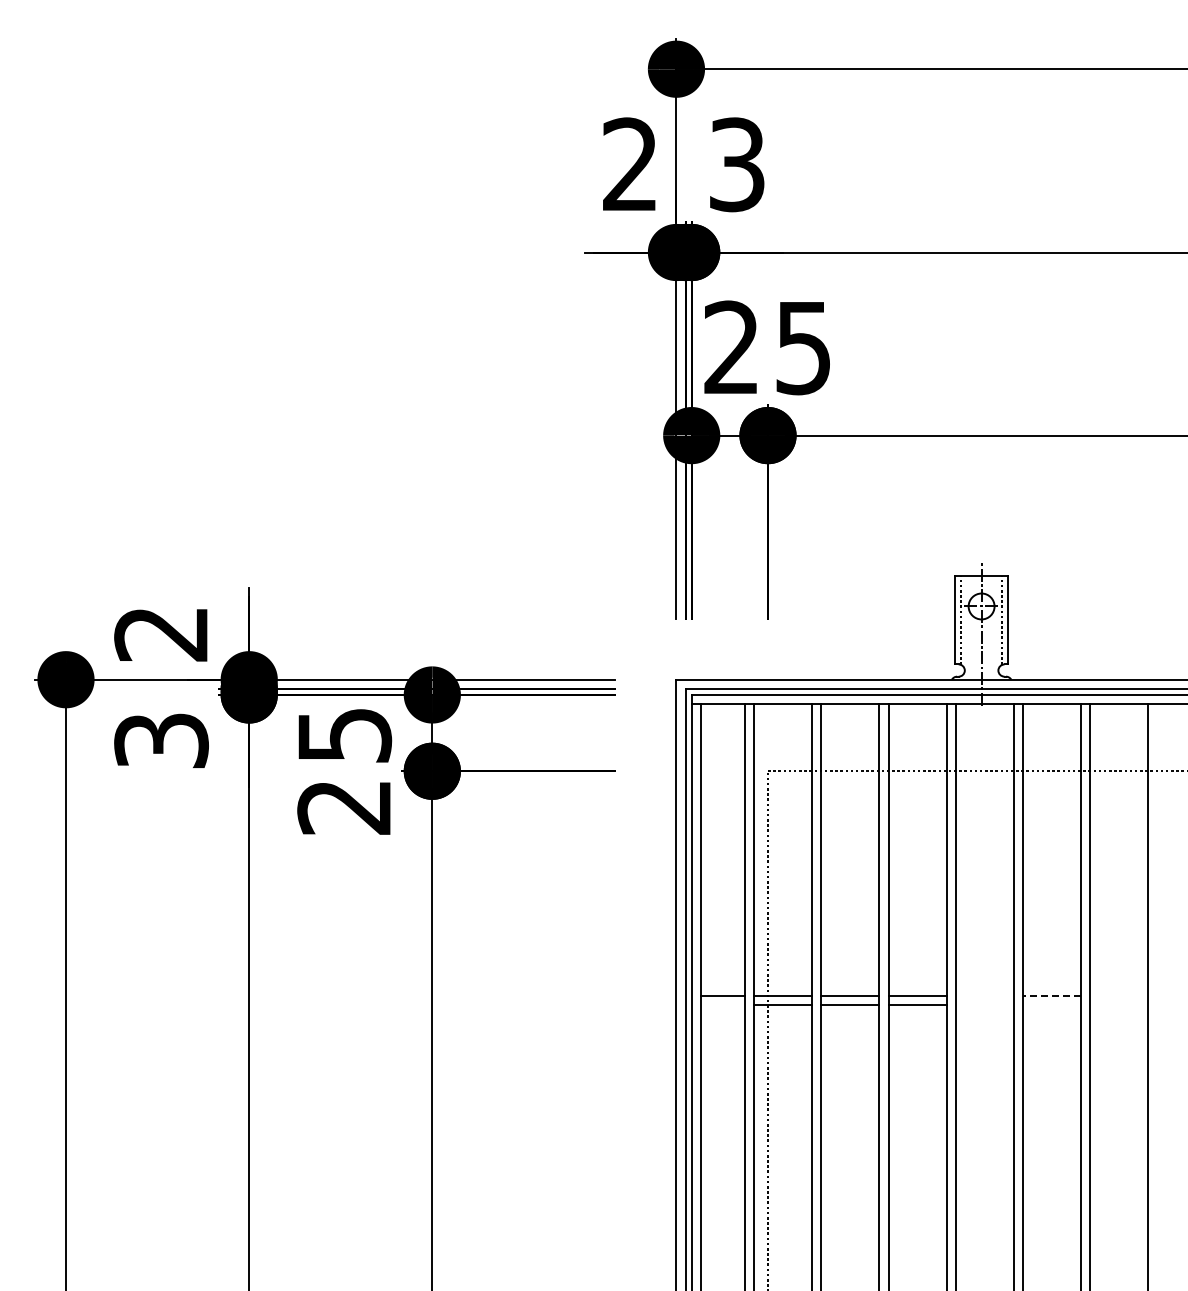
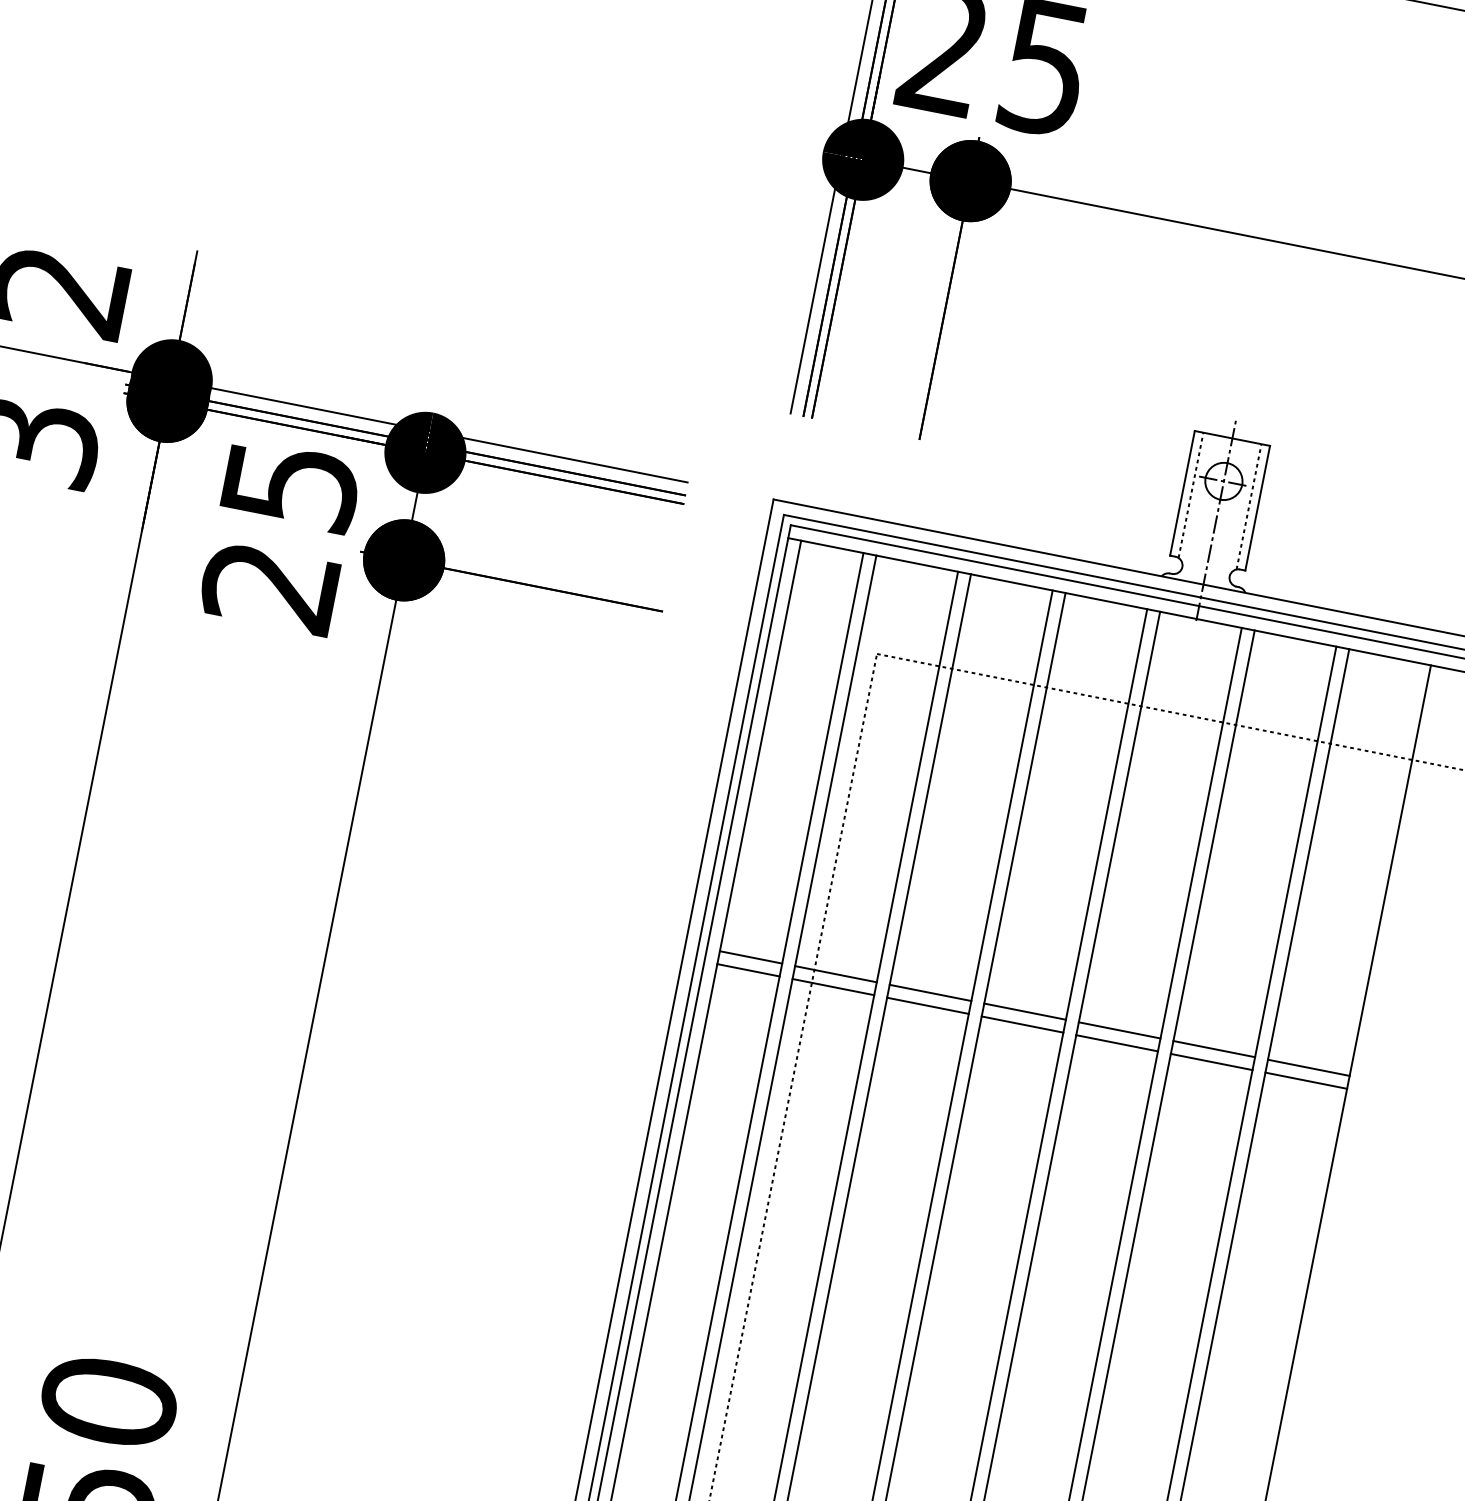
line: (984, 995) -> (1119, 1030), added
line: (1051, 995) -> (1213, 1048), dashed -> solid
line: (1118, 995) -> (1308, 1067), added
line: (722, 1004) -> (747, 969), added
line: (984, 1004) -> (1116, 1042), added
line: (1051, 1004) -> (1211, 1061), added
line: (1118, 1004) -> (1305, 1080), added

